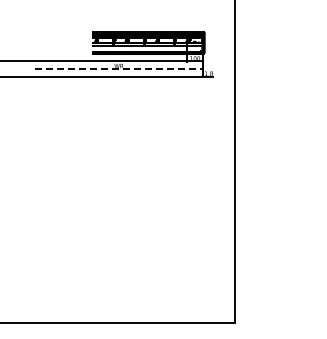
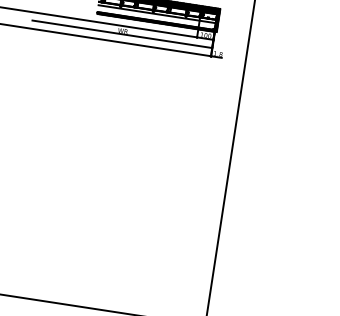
line: (118, 69) -> (121, 34), dashed -> solid

